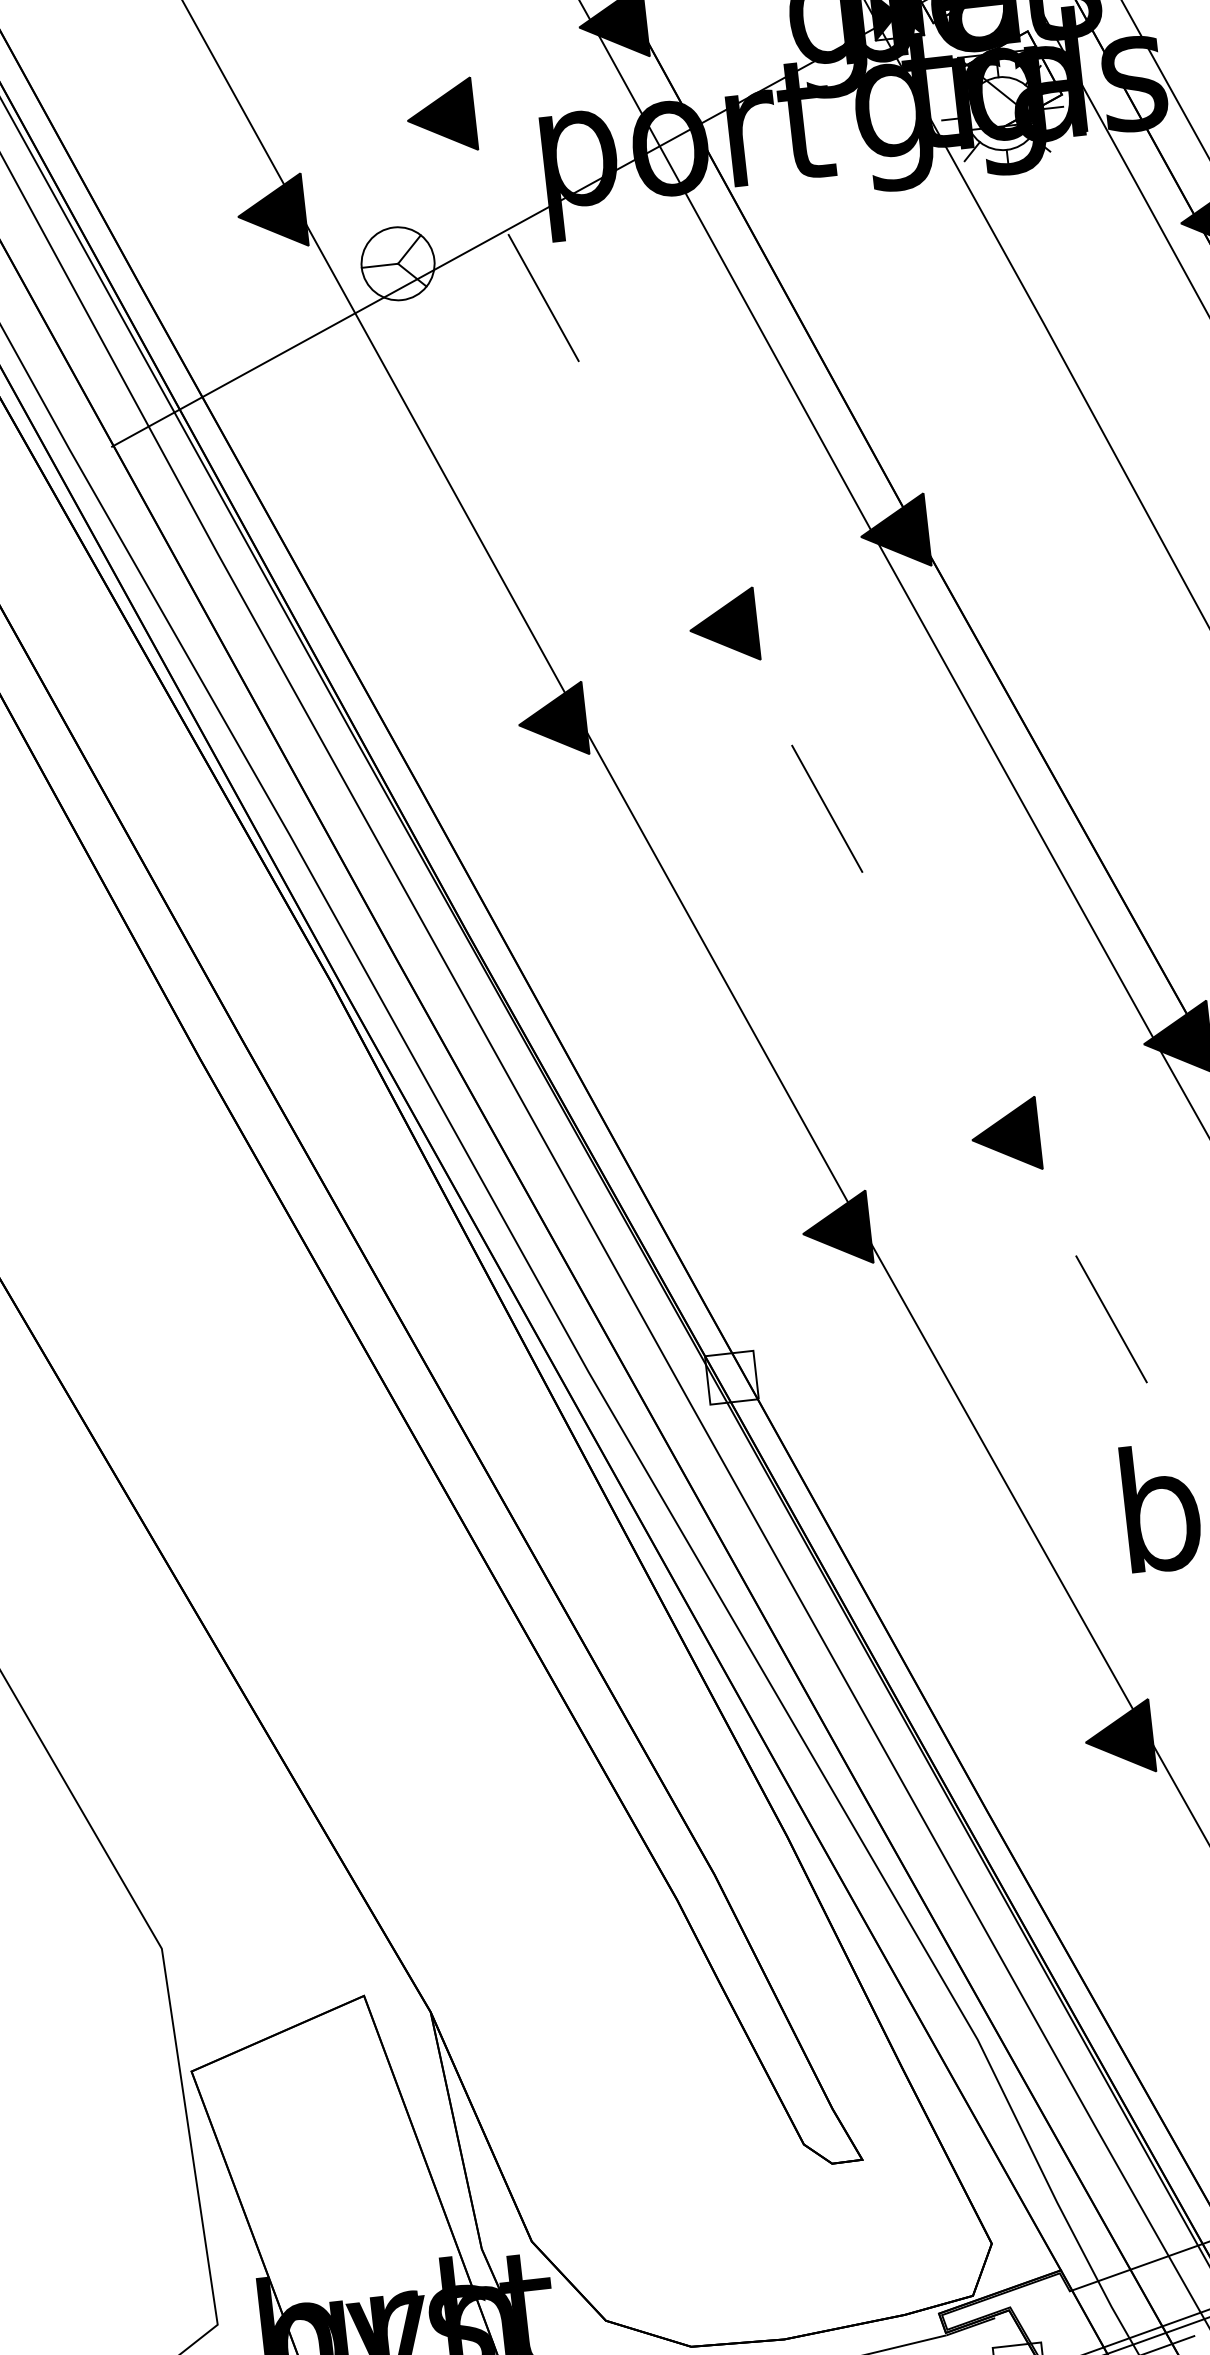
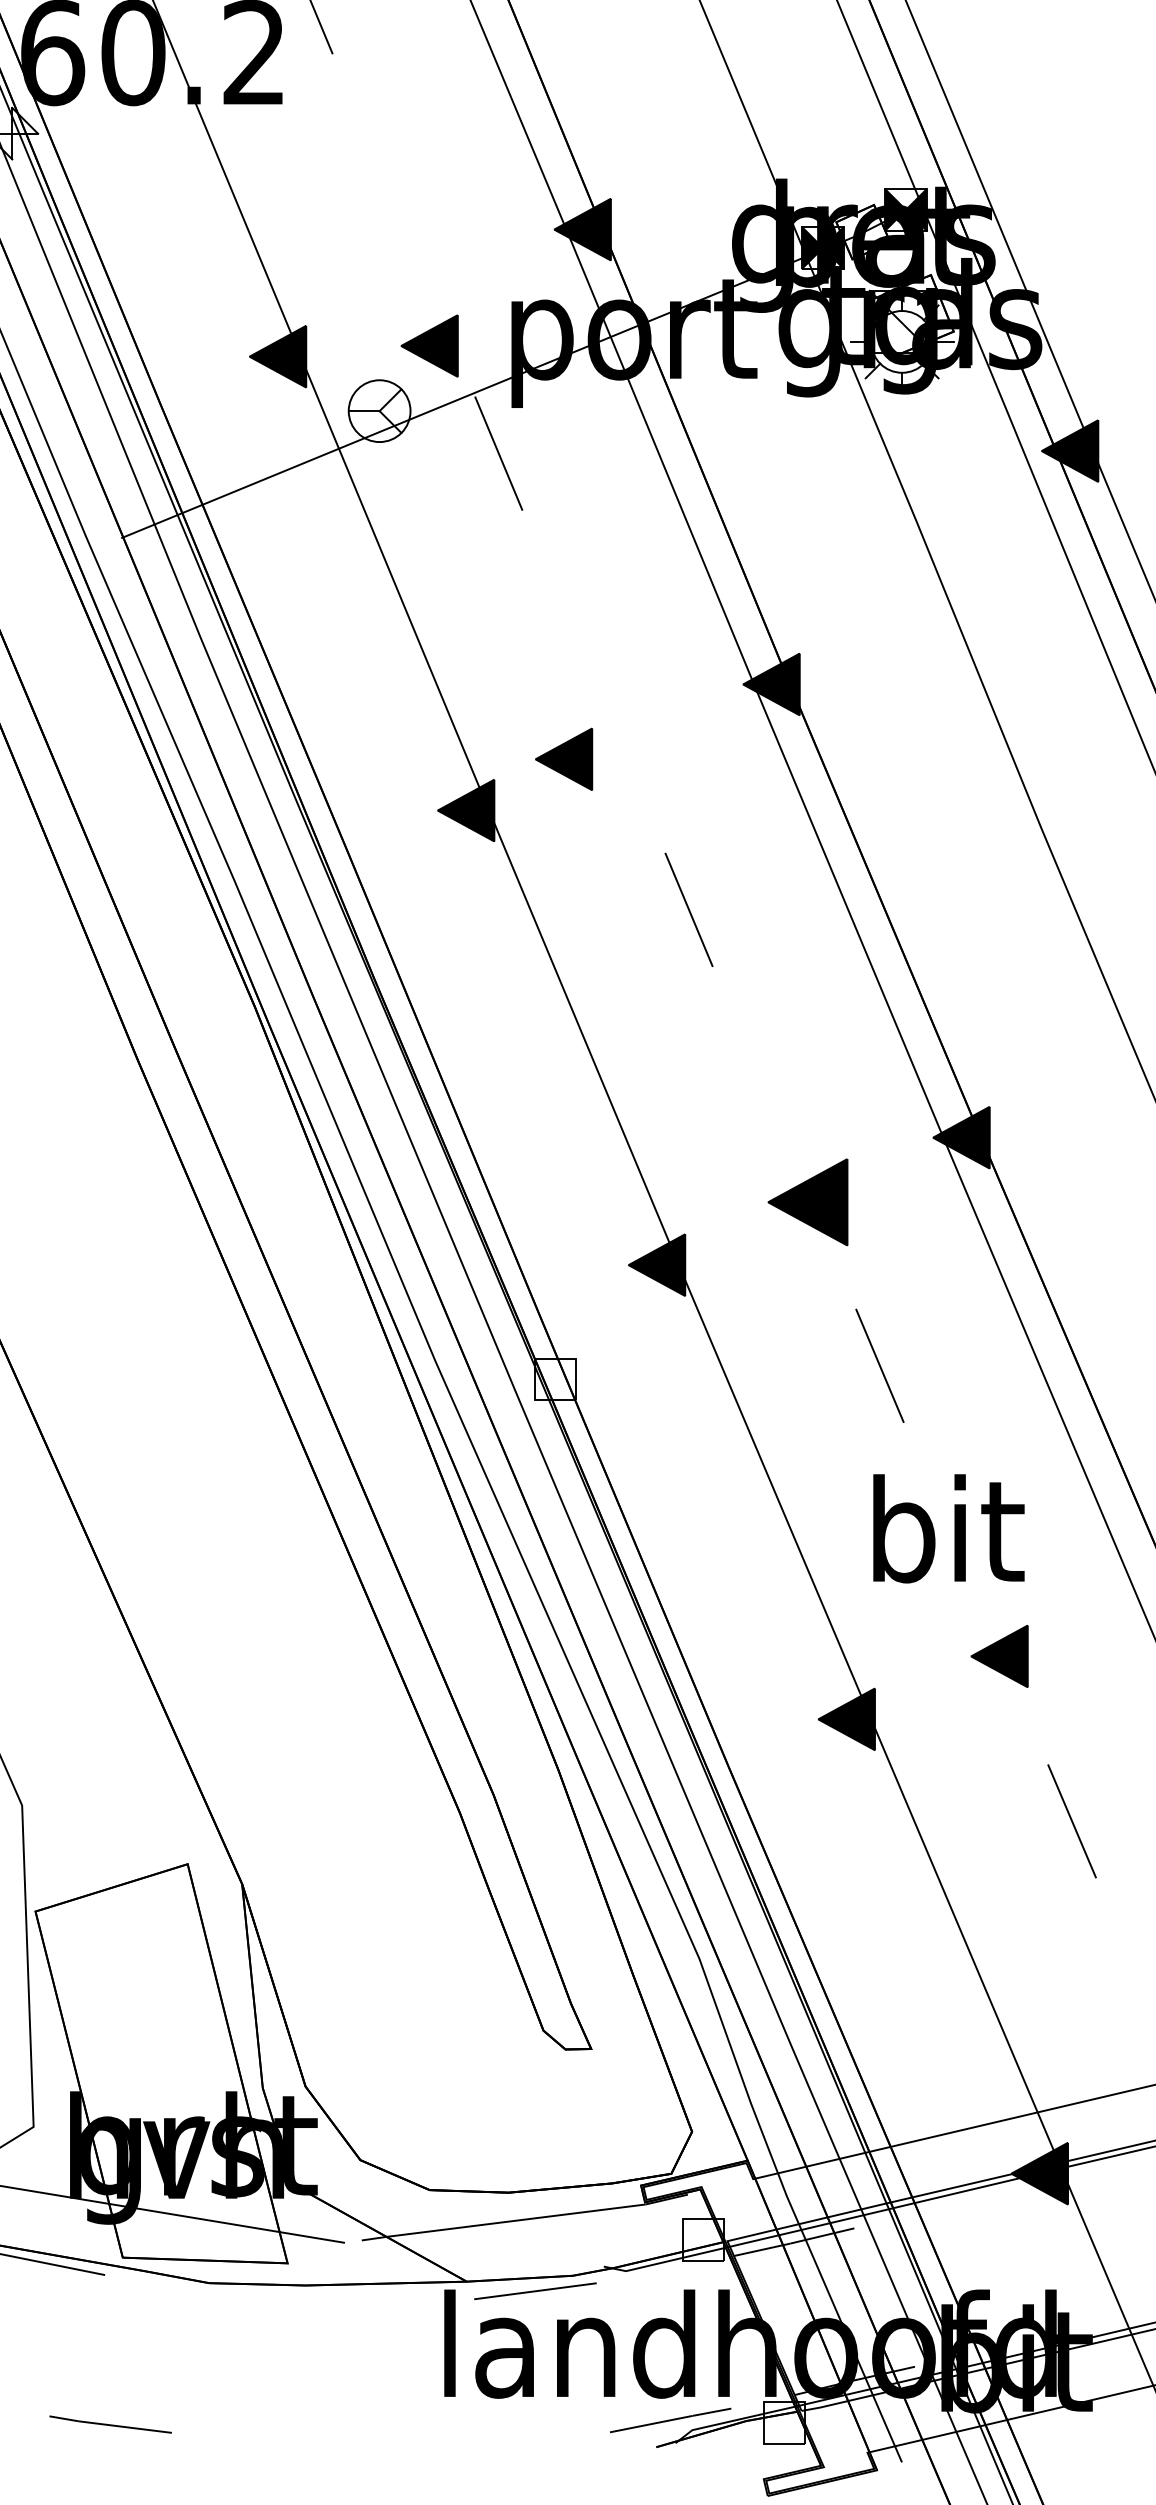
part: (440, 116) -> (429, 345), moved
part: (724, 626) -> (564, 758), moved
part: (1005, 1135) -> (808, 1201), size x1.4

